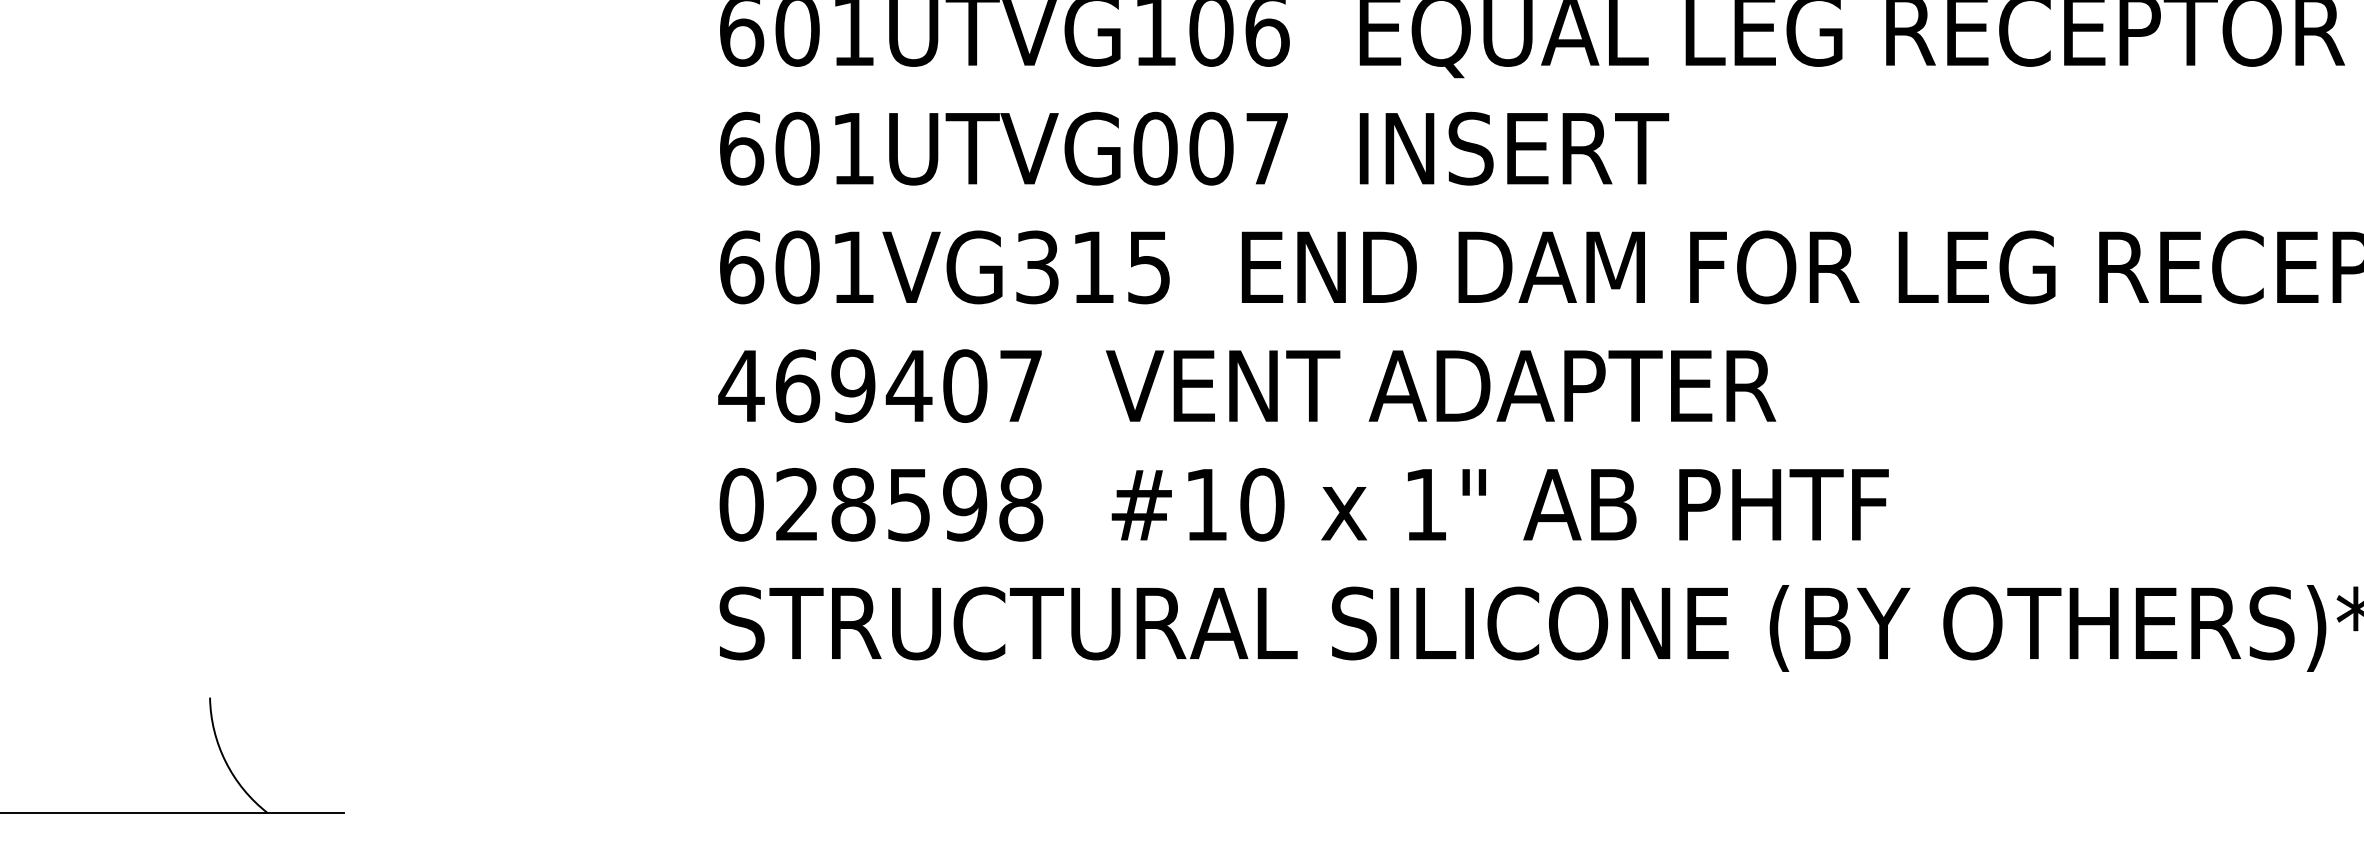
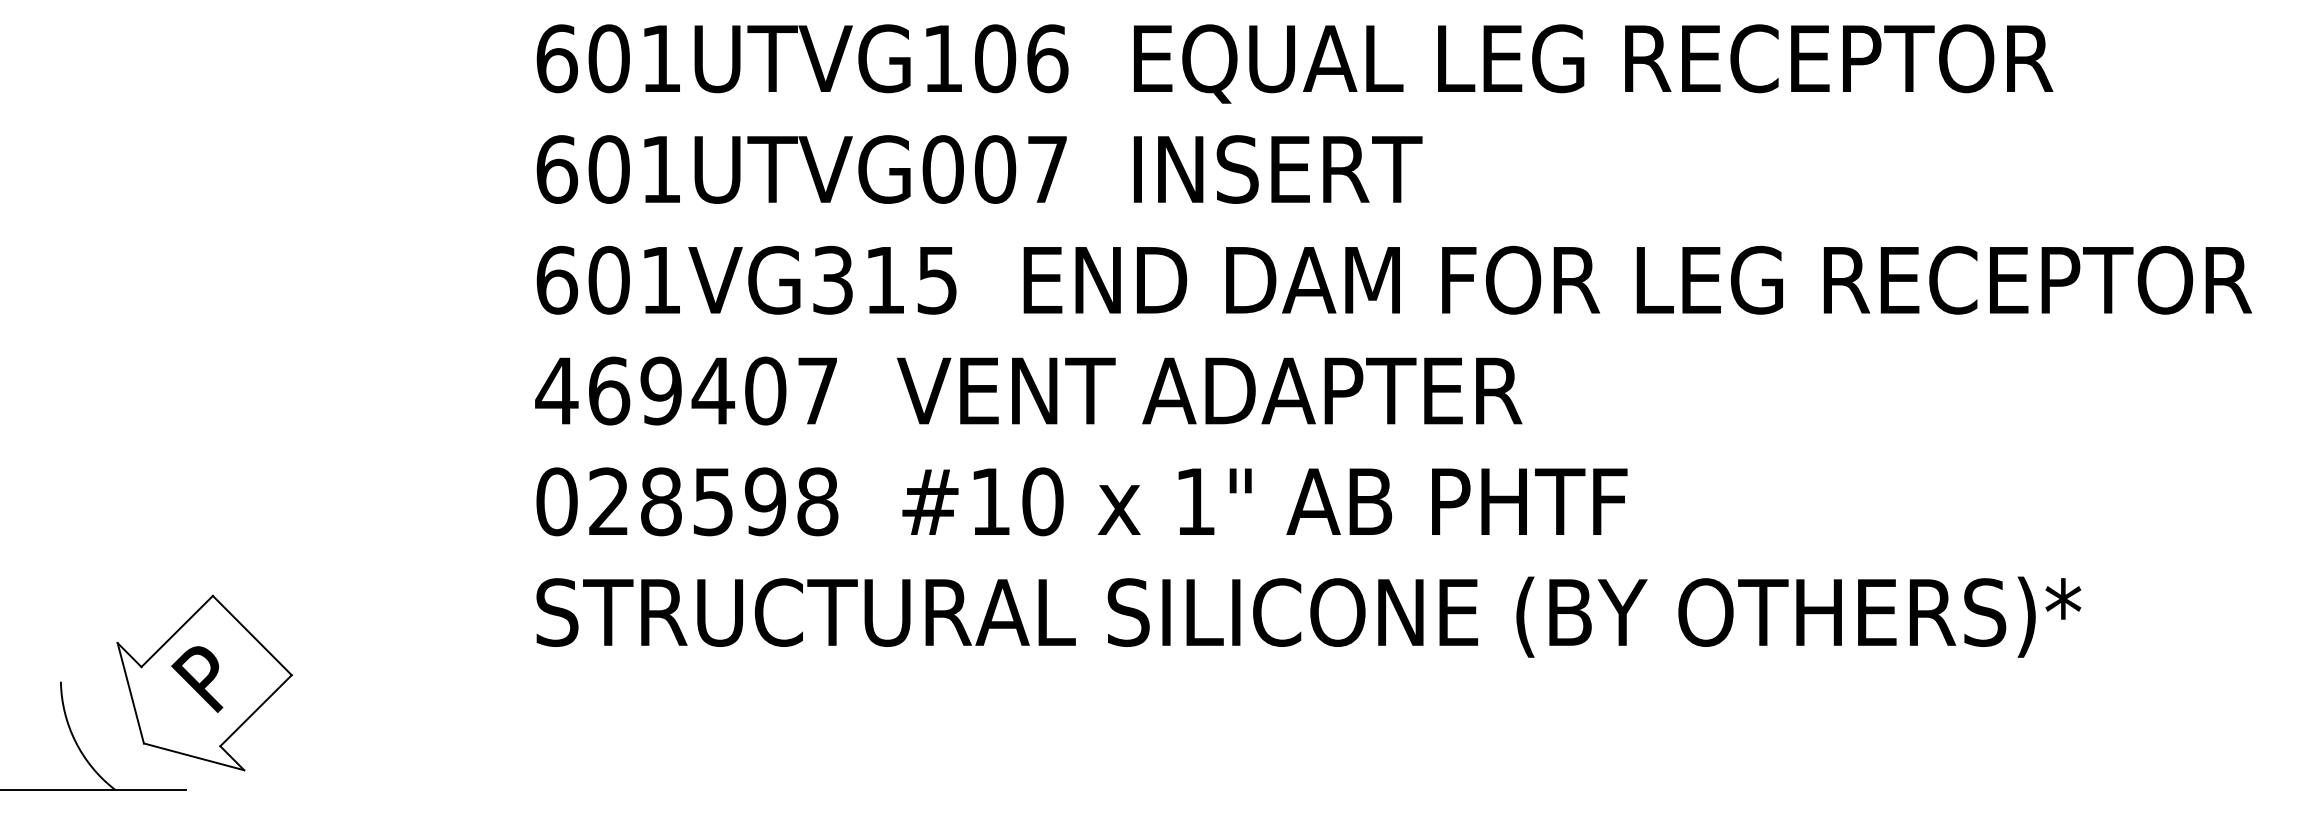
part: (363, 698) -> (204, 682), added

